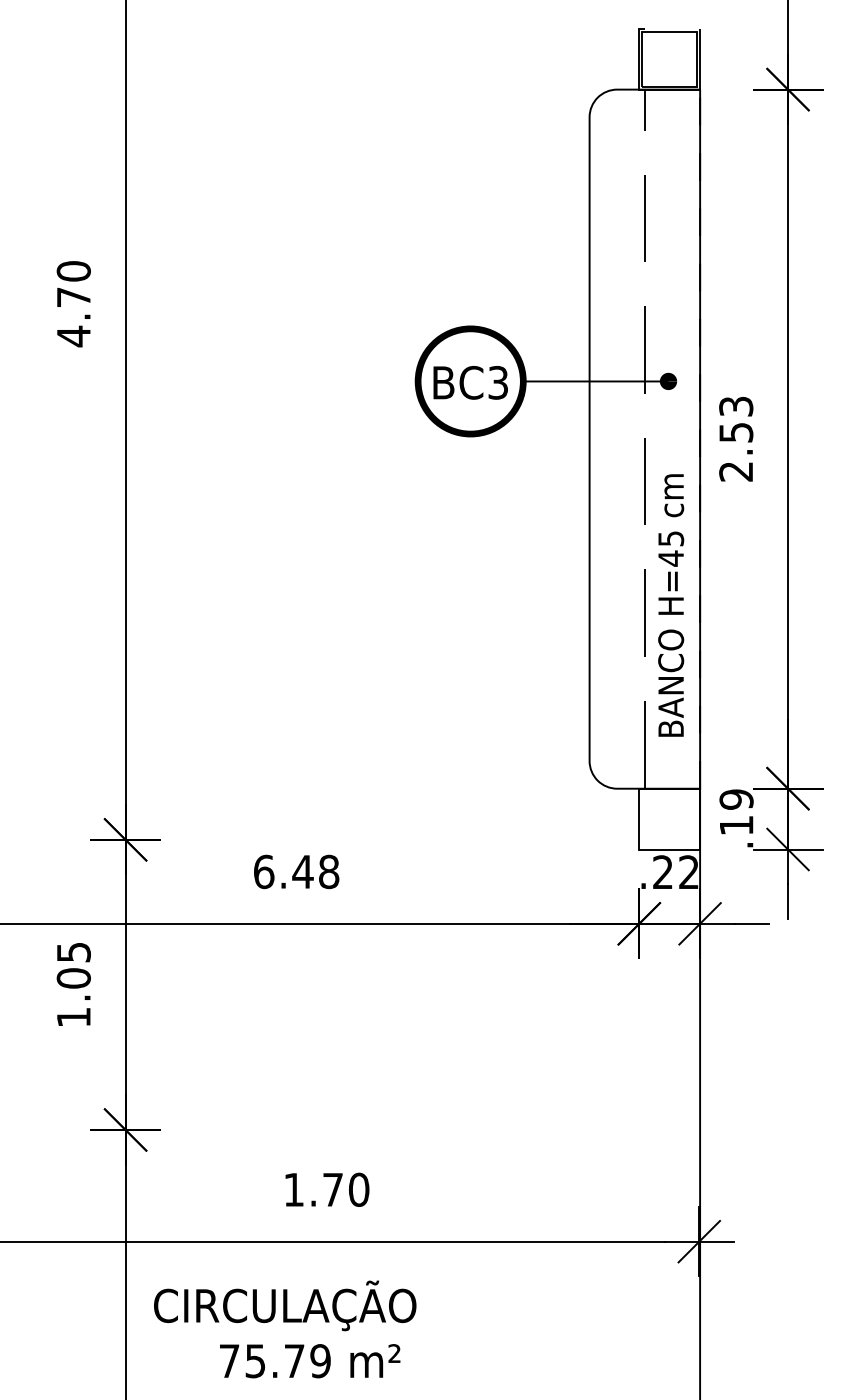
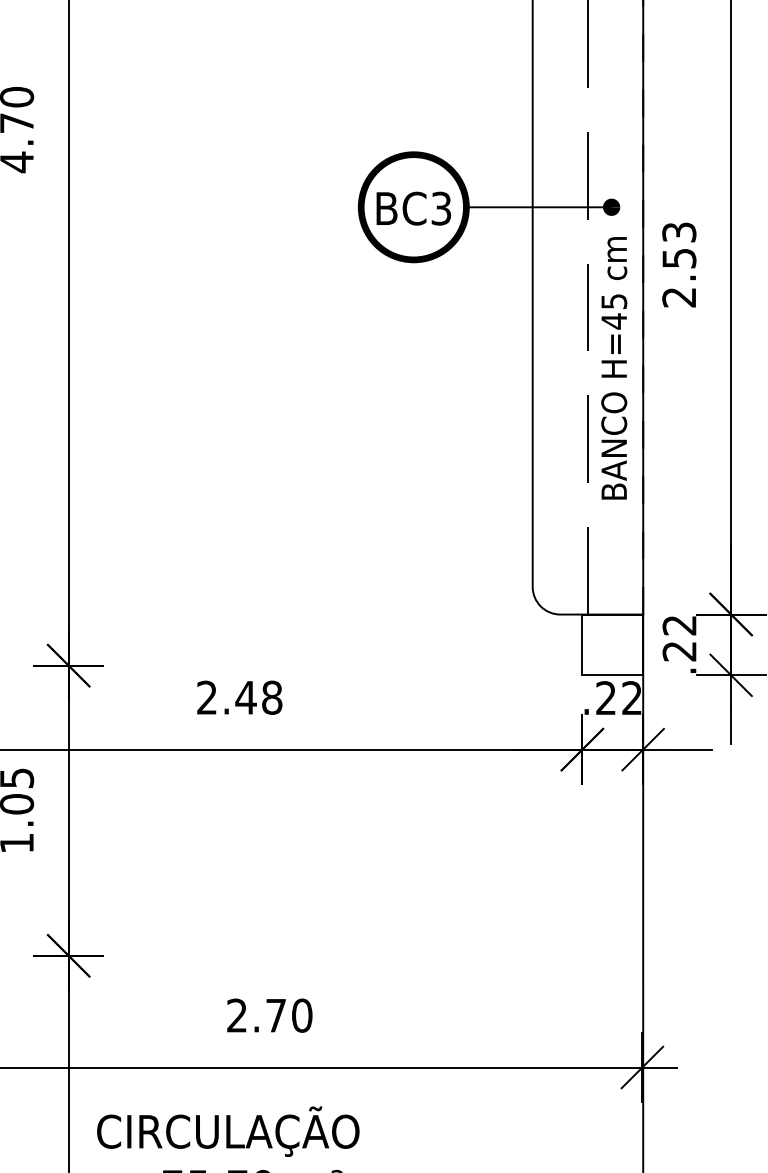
text: (671, 605) -> (614, 368), moved
text: (736, 812) -> (679, 638), .19 -> .22
text: (264, 871) -> (207, 697), 6.48 -> 2.48
text: (293, 1189) -> (236, 1015), 1.70 -> 2.70

